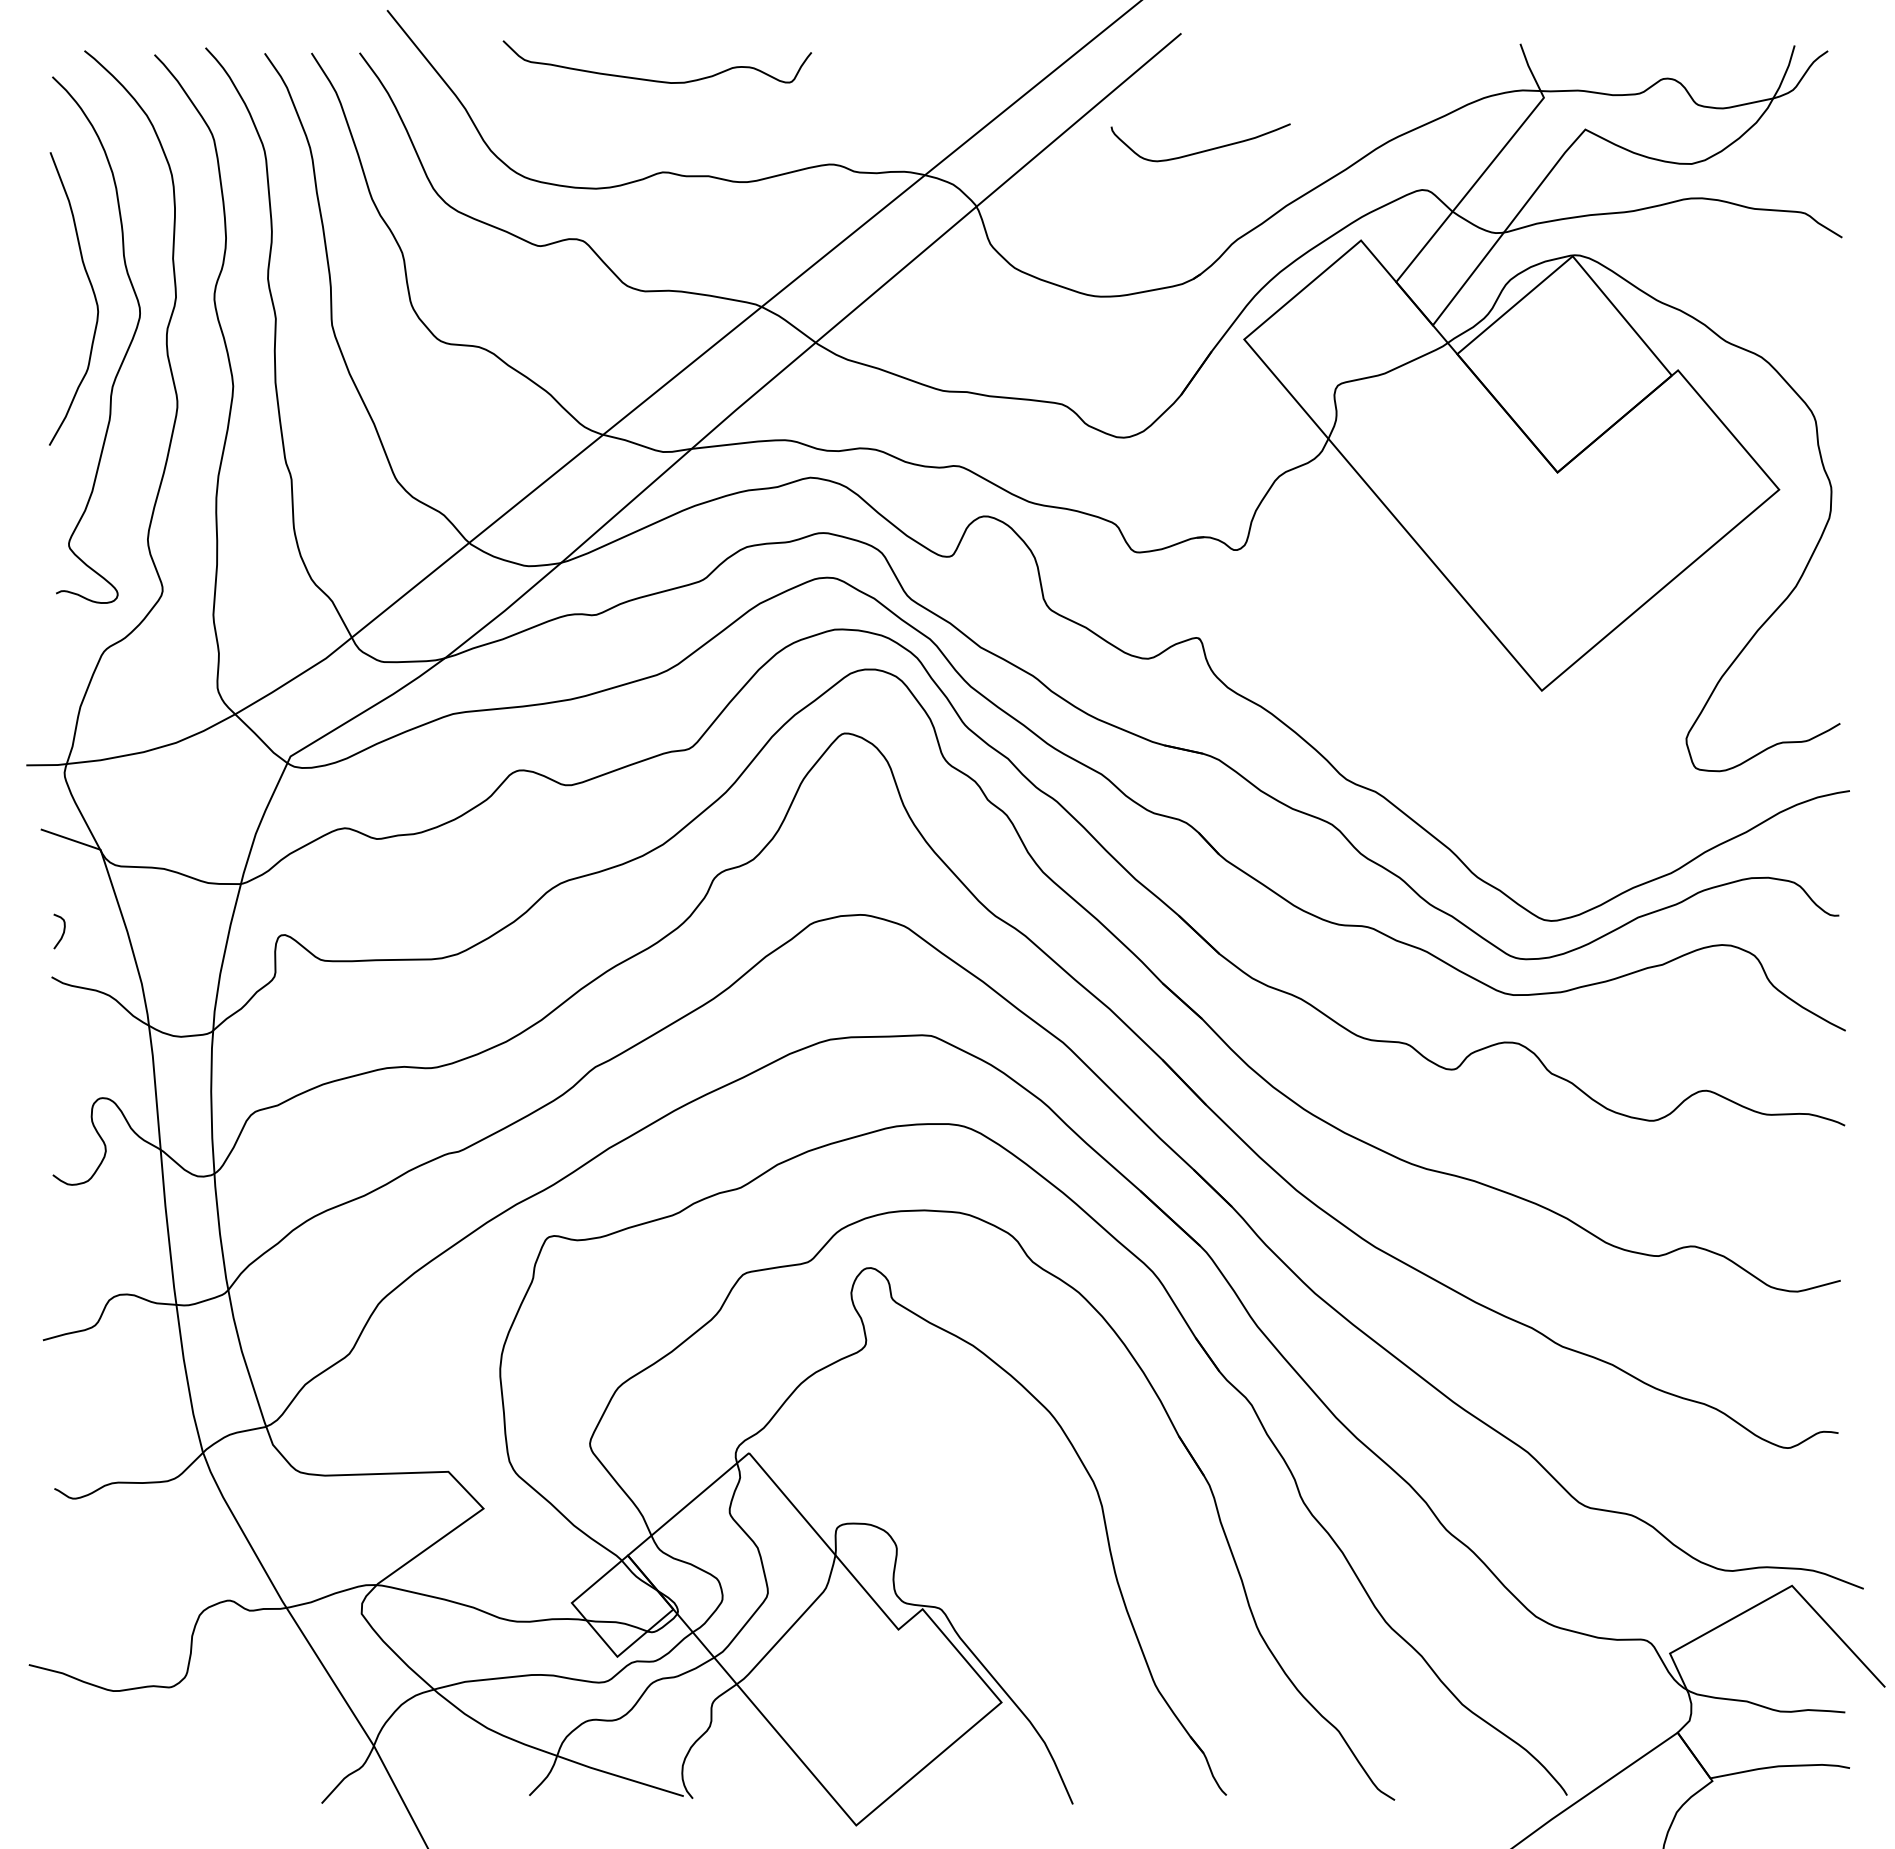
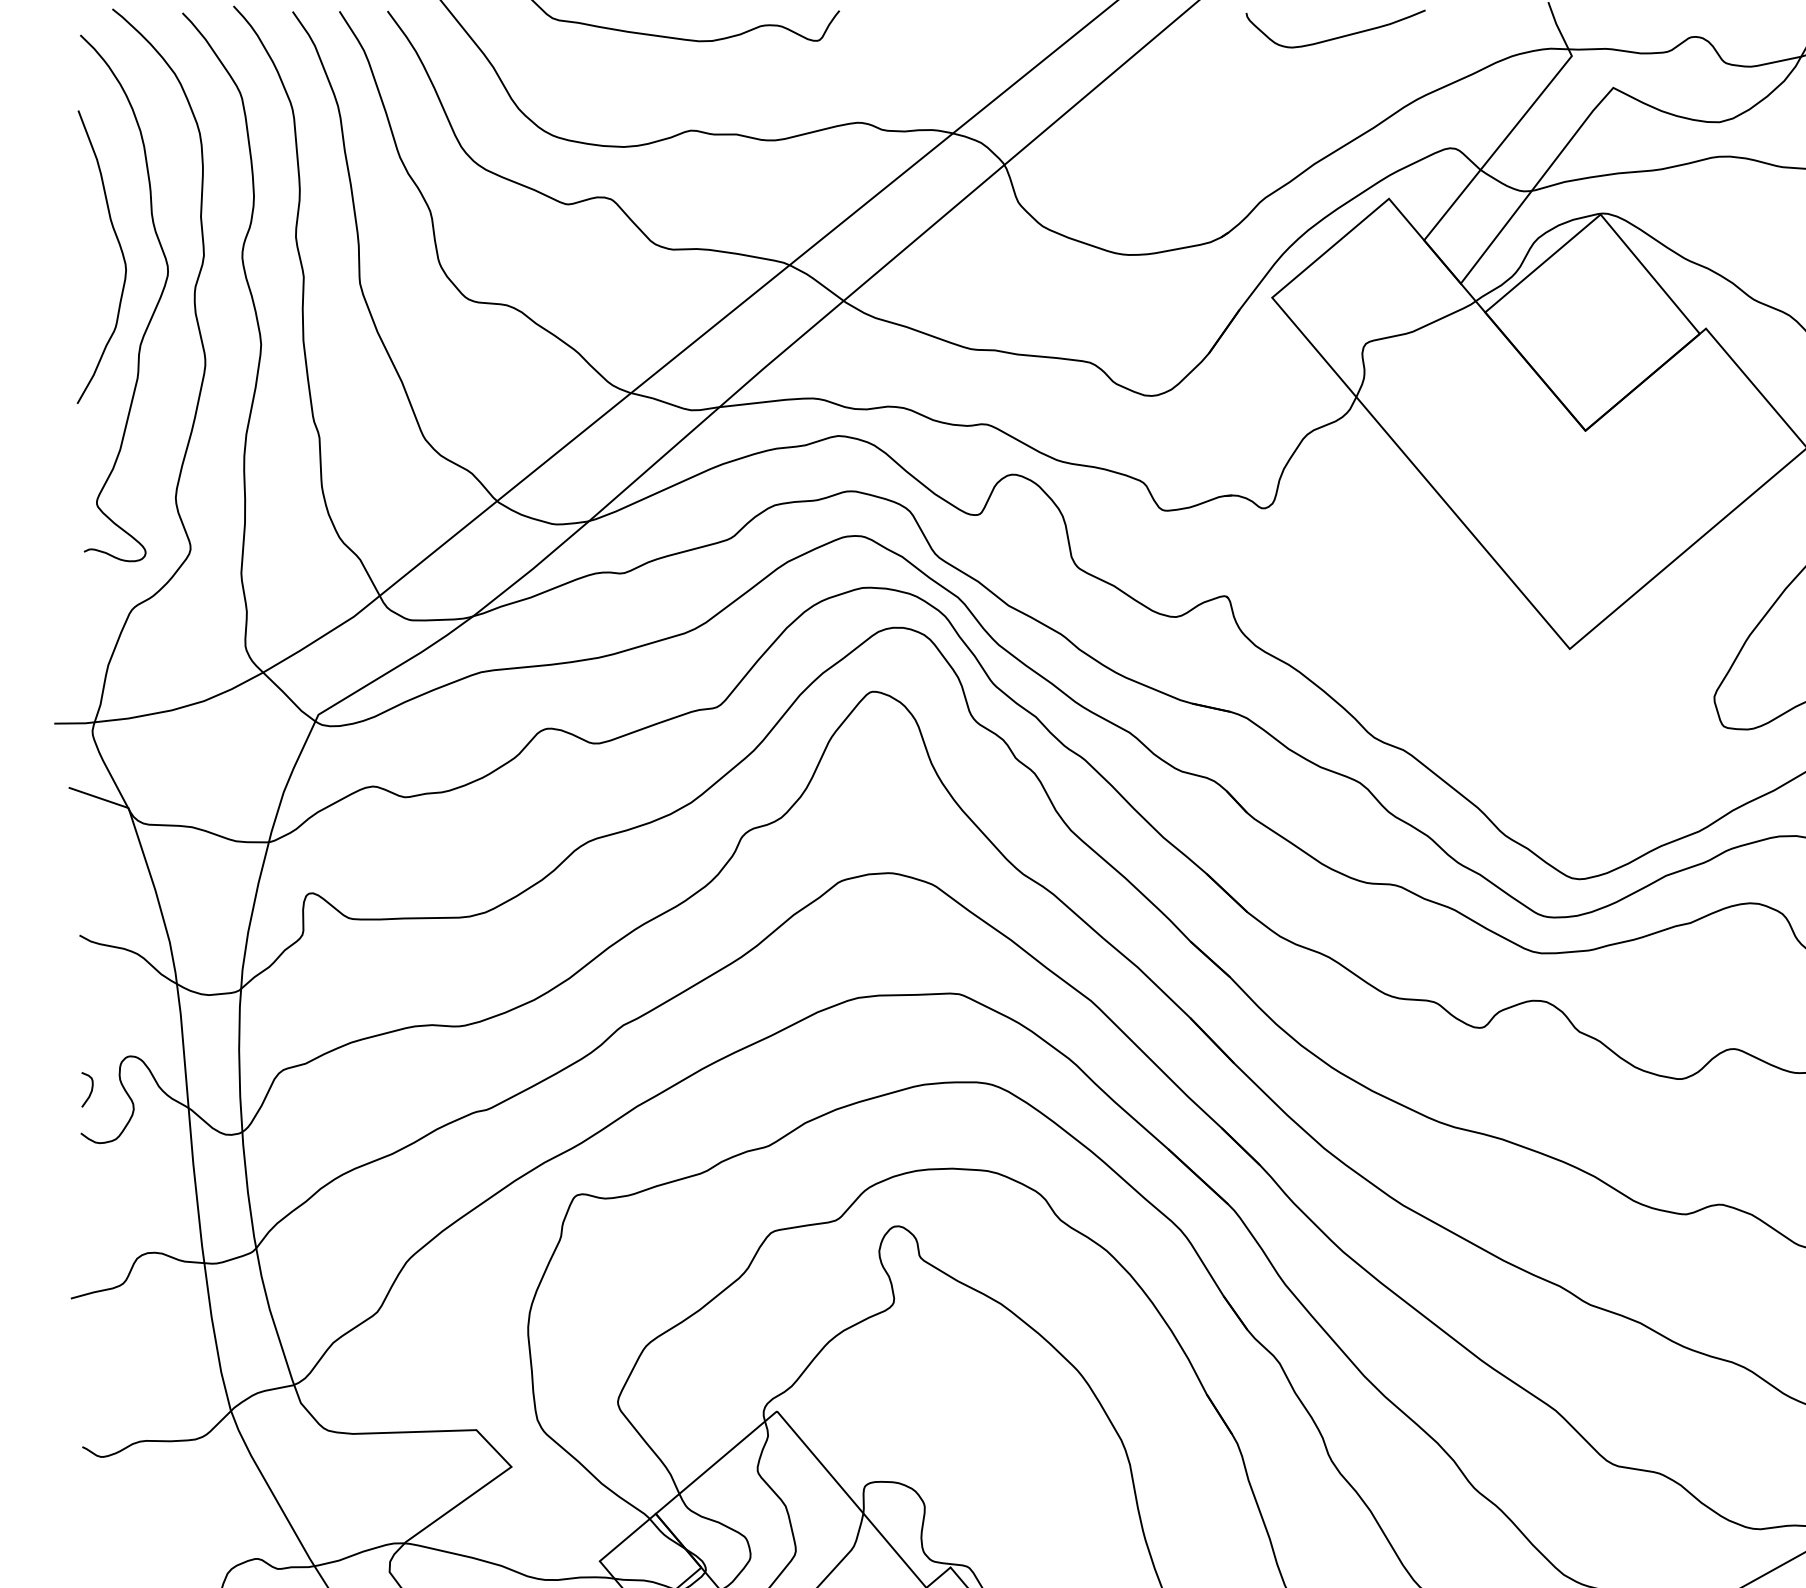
curve: (1202, 150) -> (1337, 36), moved
curve: (62, 933) -> (90, 1091), moved

